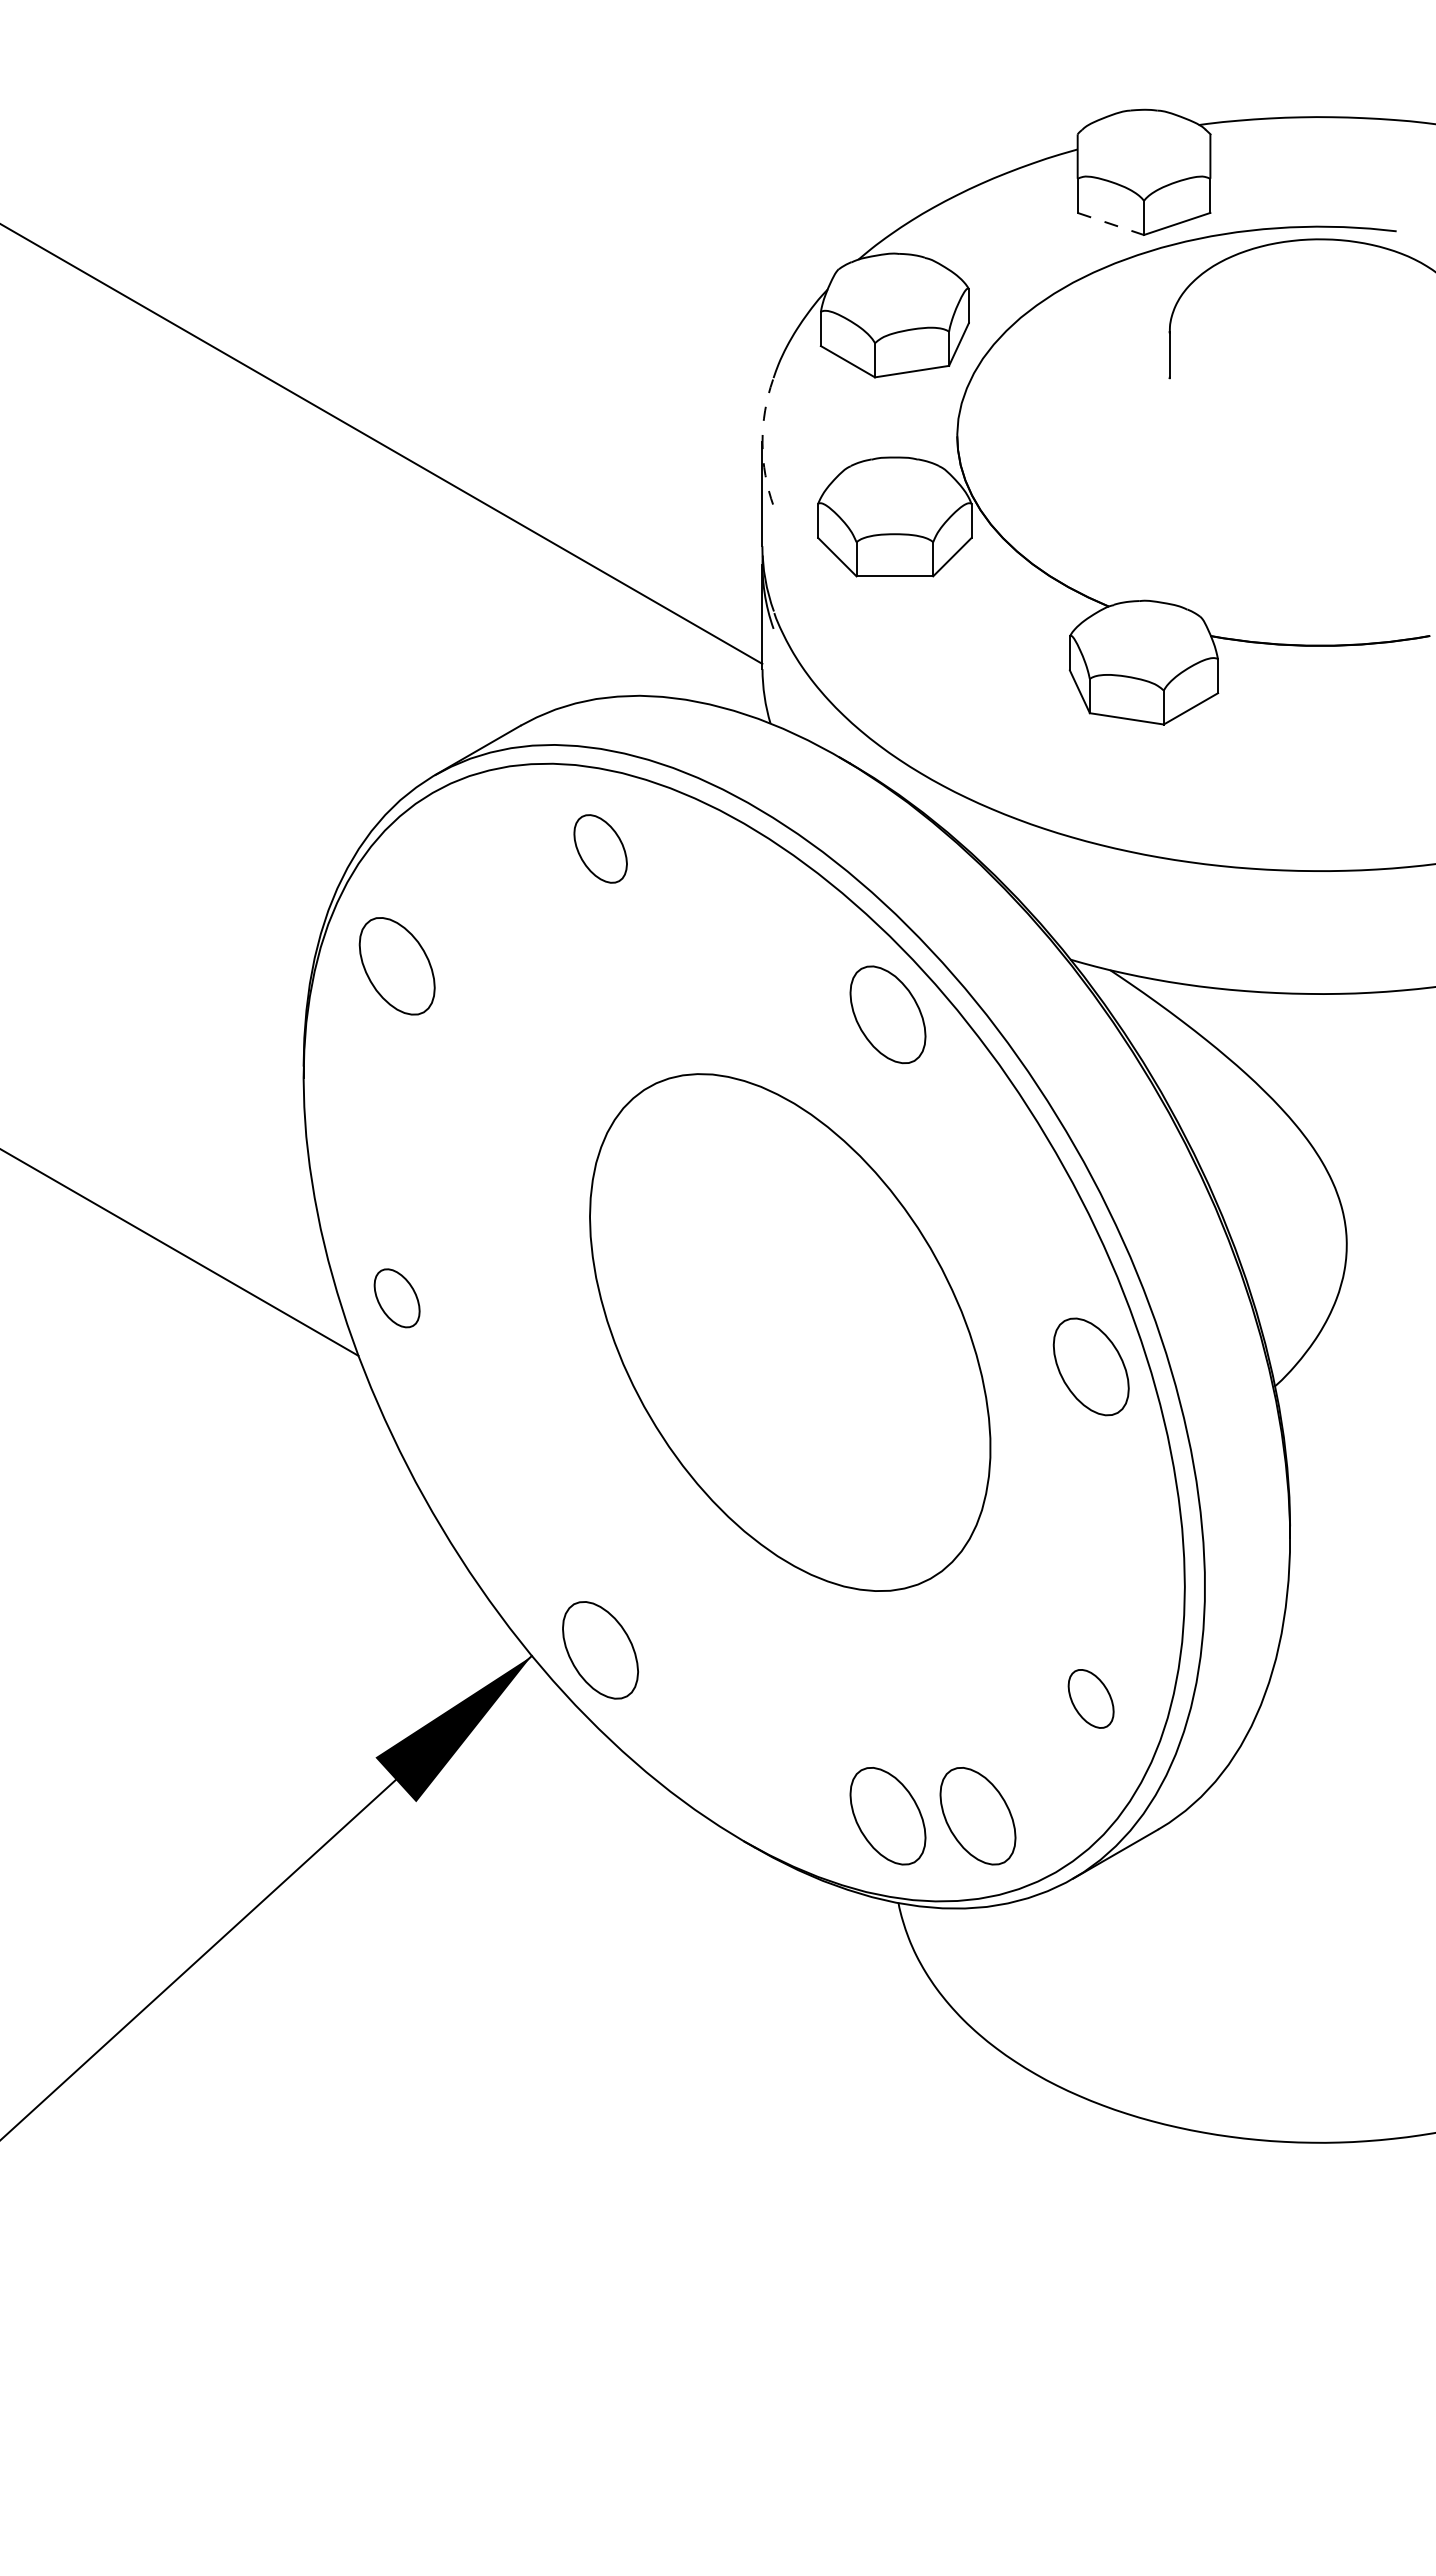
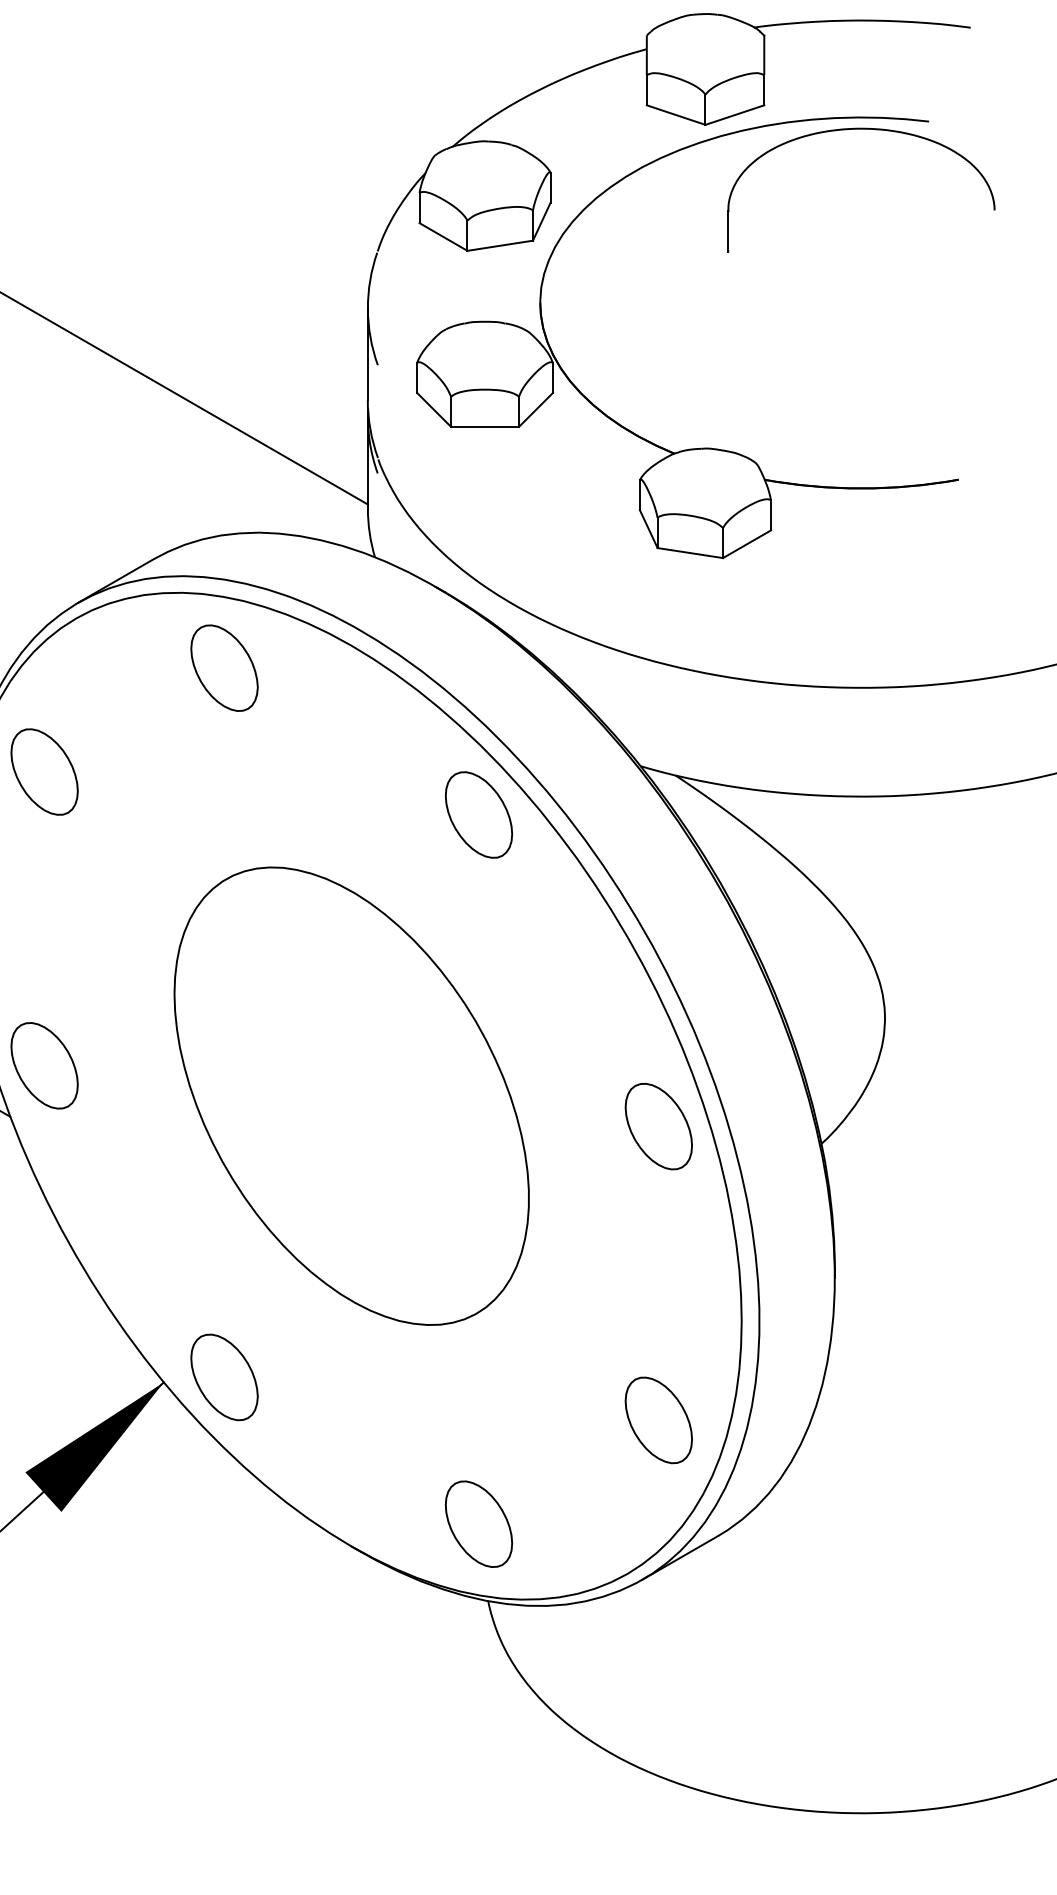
line: (1110, 223) -> (675, 114), dashed -> solid
arc: (762, 443) -> (367, 309), dashed -> solid
part: (600, 848) -> (224, 667), size x1.43
part: (396, 1298) -> (43, 1066), size x1.67
part: (790, 1332) -> (351, 1096), moved
part: (1090, 1698) -> (658, 1420), size x1.67
part: (977, 1816) -> (558, 1524), removed

